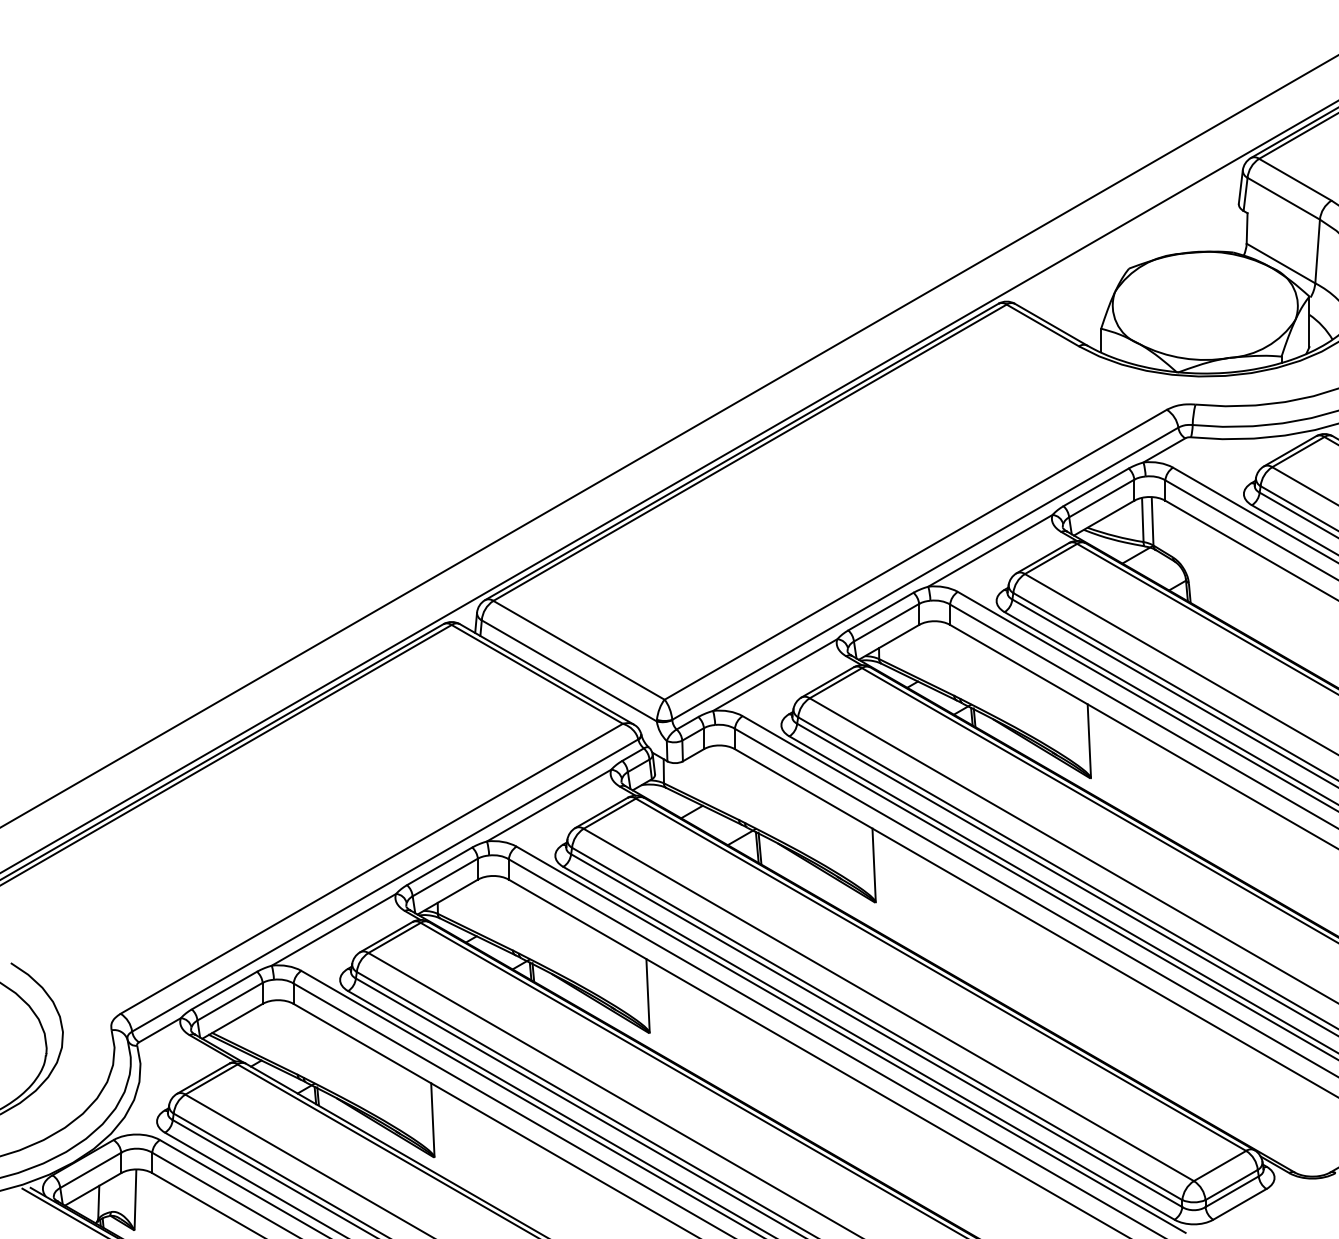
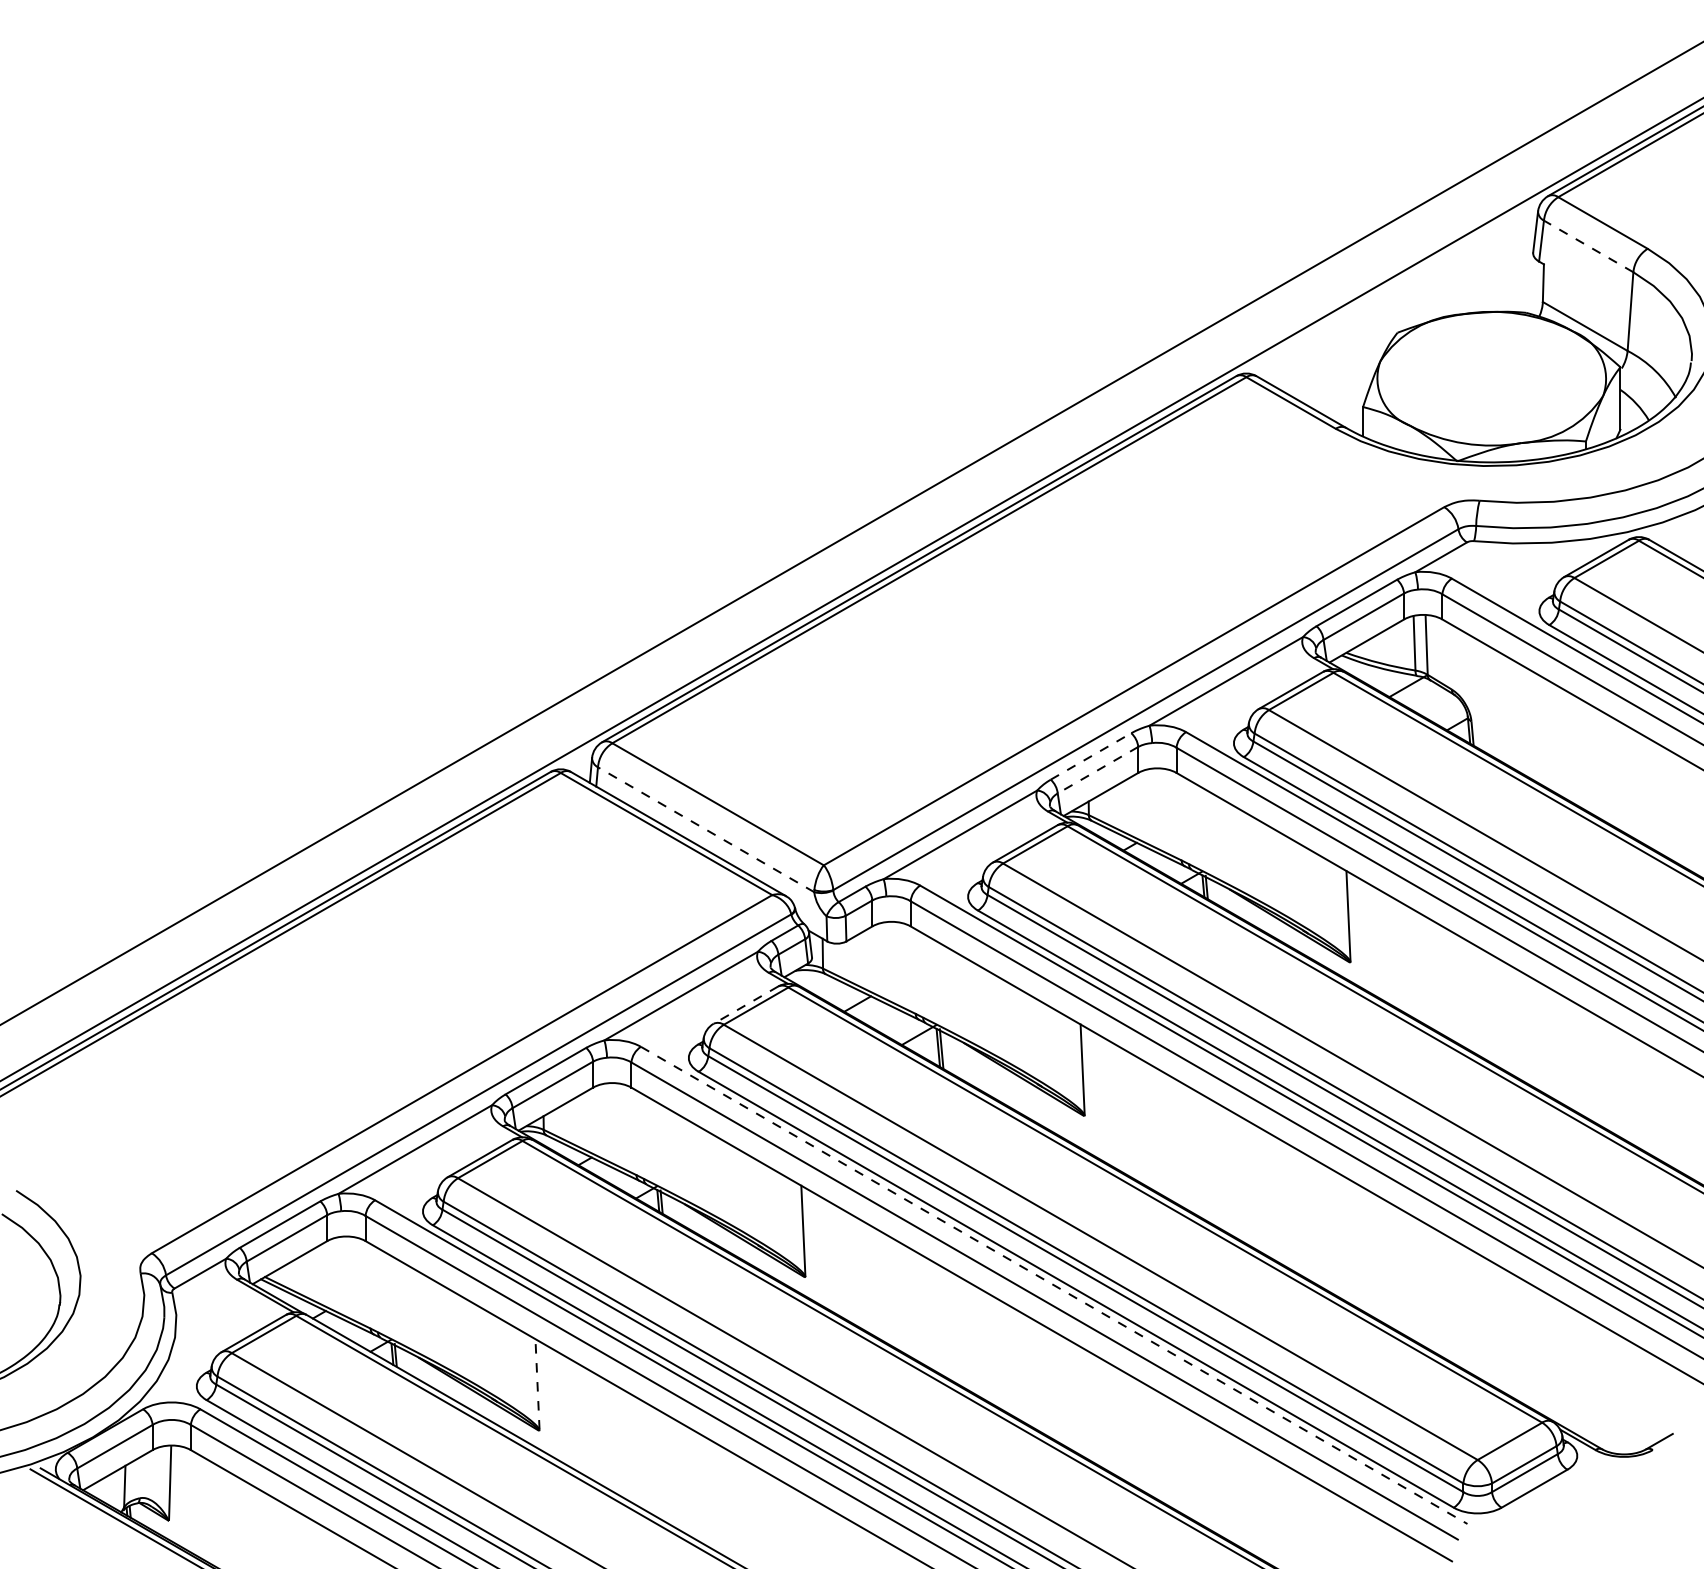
line: (1283, 198) -> (1588, 246), solid -> dashed
line: (881, 611) -> (1091, 756), solid -> dashed
line: (886, 622) -> (1098, 770), solid -> dashed
line: (569, 670) -> (706, 829), solid -> dashed
line: (601, 813) -> (745, 1005), solid -> dashed
line: (851, 1039) -> (1054, 1285), solid -> dashed
line: (432, 1119) -> (537, 1383), solid -> dashed

